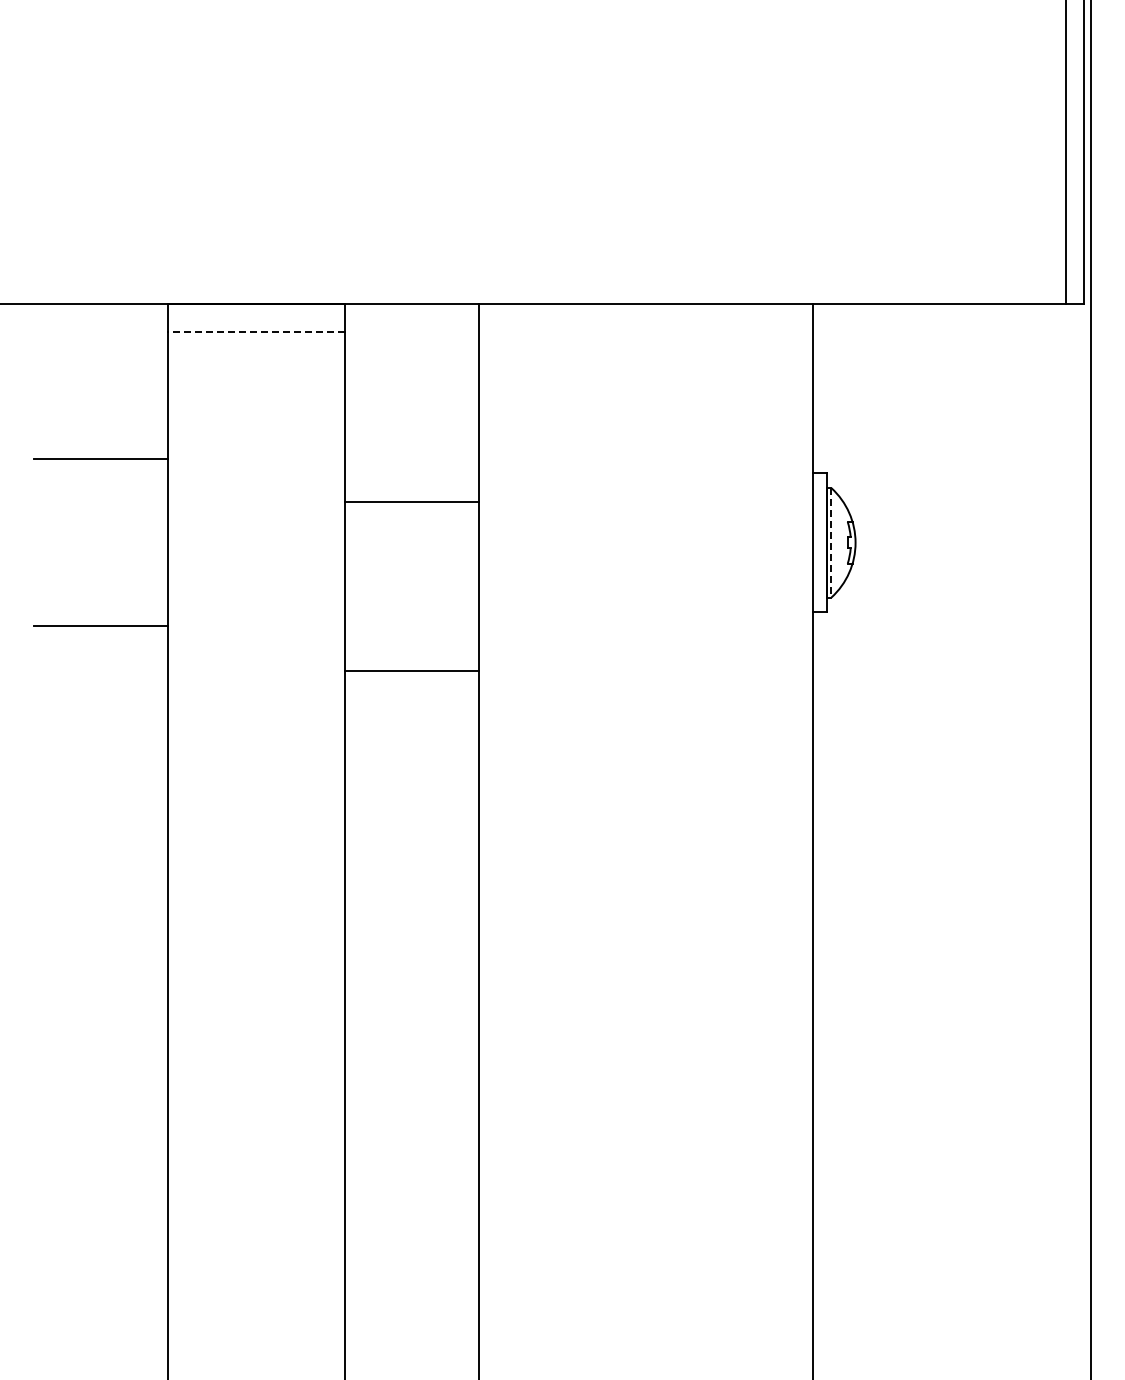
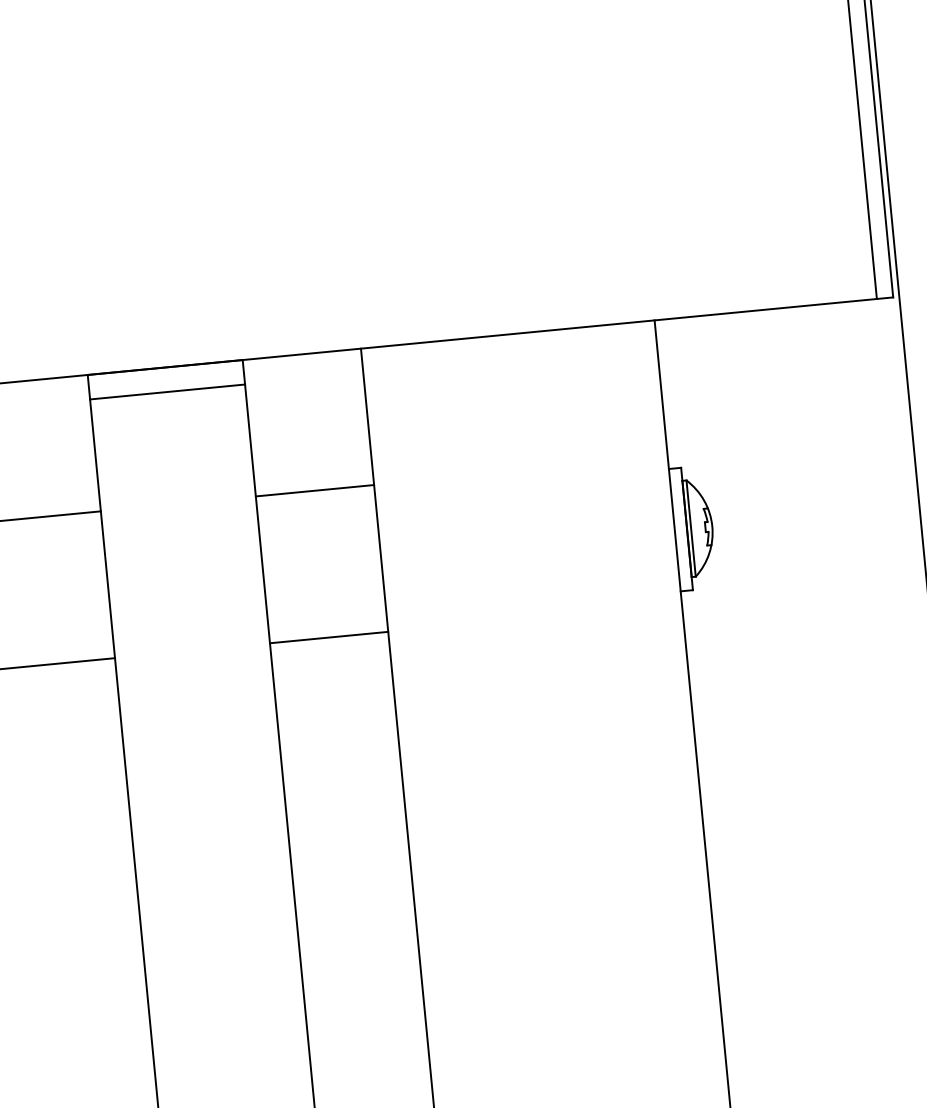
line: (255, 332) -> (166, 392), dashed -> solid
line: (411, 502) -> (314, 490), moved
line: (831, 542) -> (691, 528), dashed -> solid
line: (411, 671) -> (328, 637), moved

